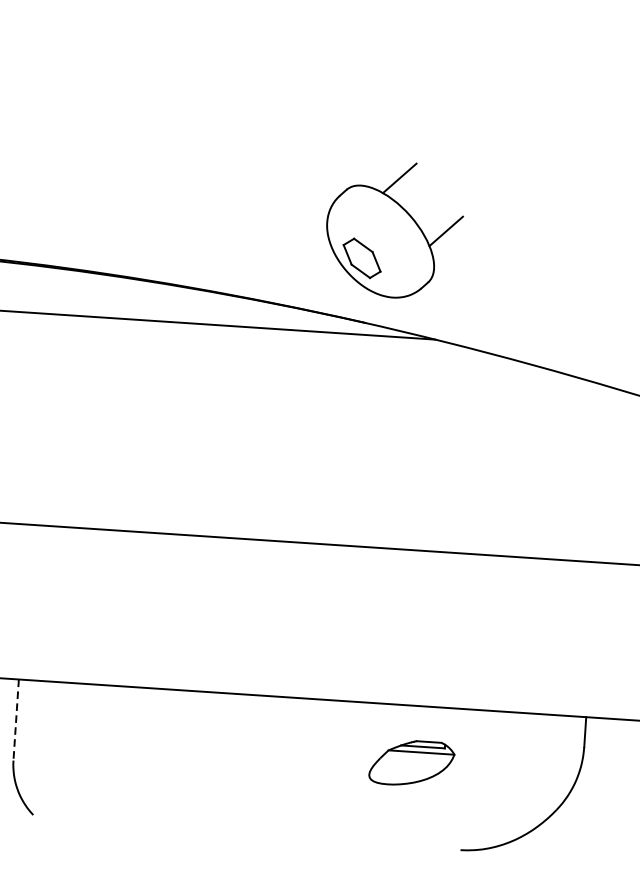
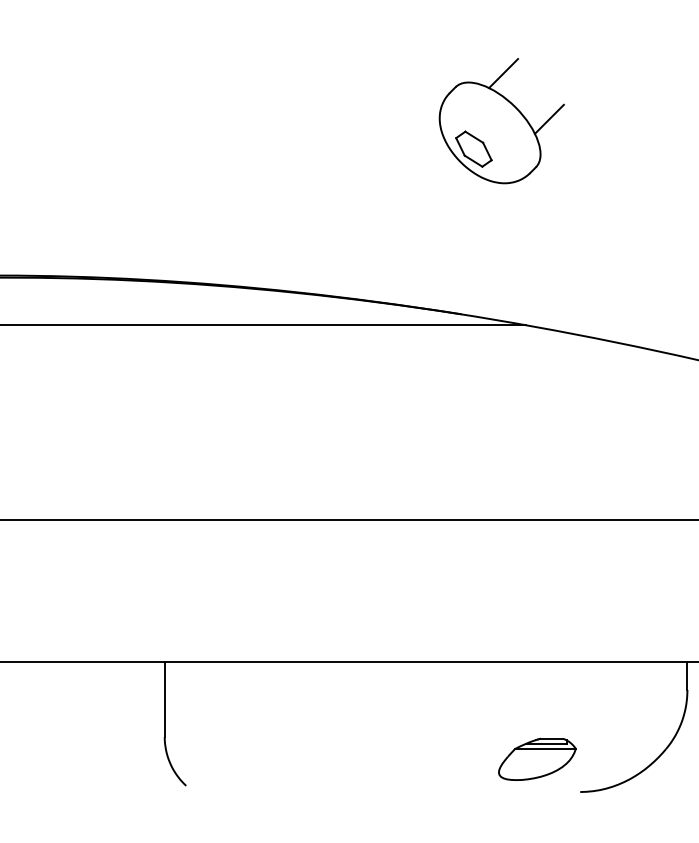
part: (394, 230) -> (501, 121), moved
line: (15, 720) -> (164, 700), dashed -> solid
part: (412, 762) -> (537, 758), moved

